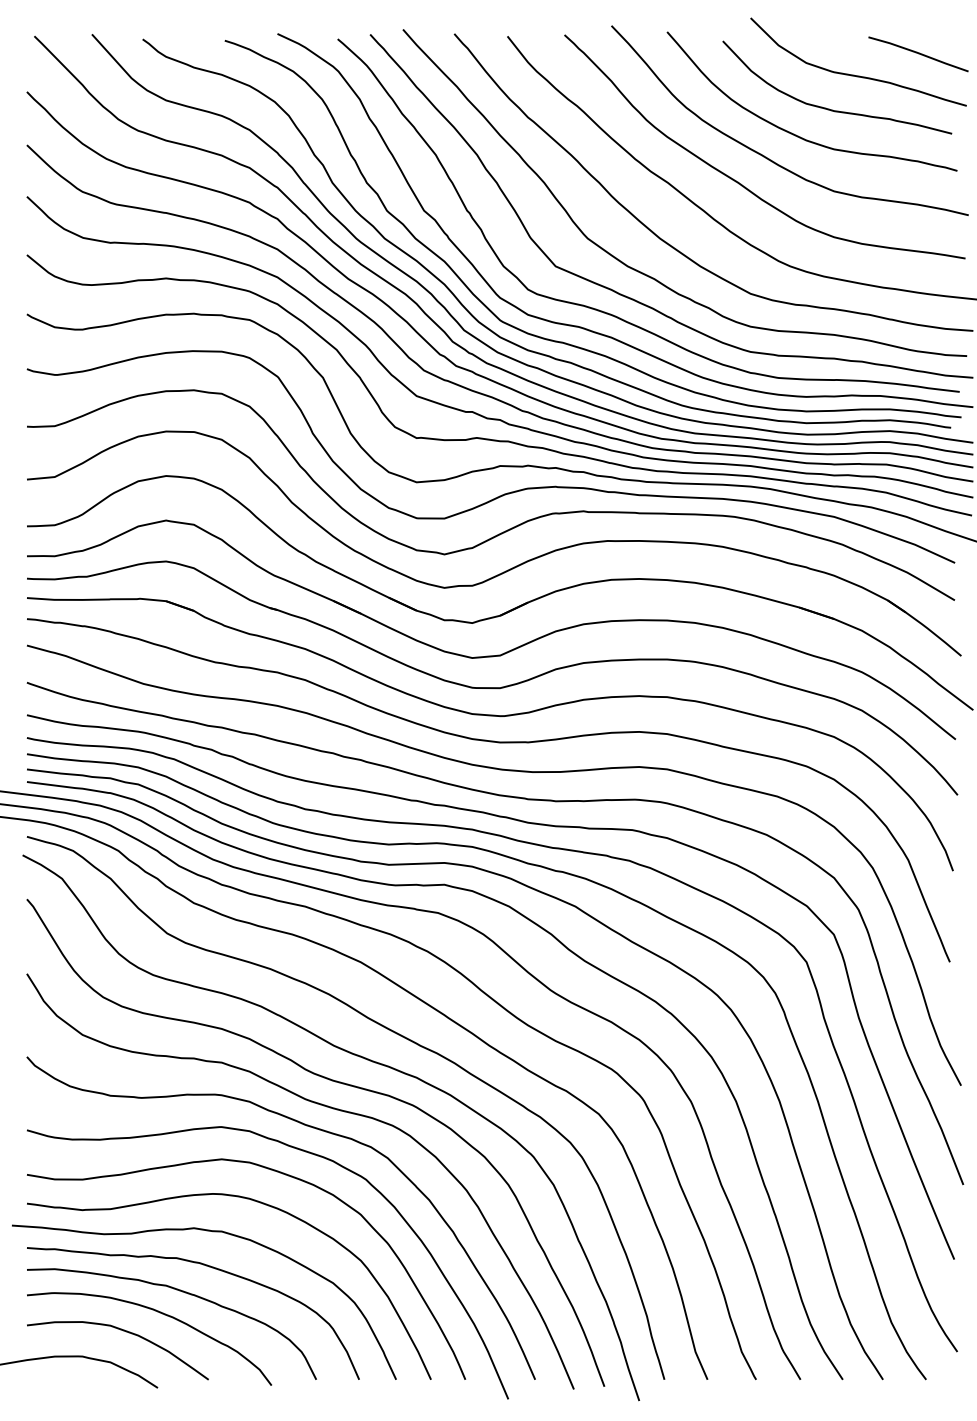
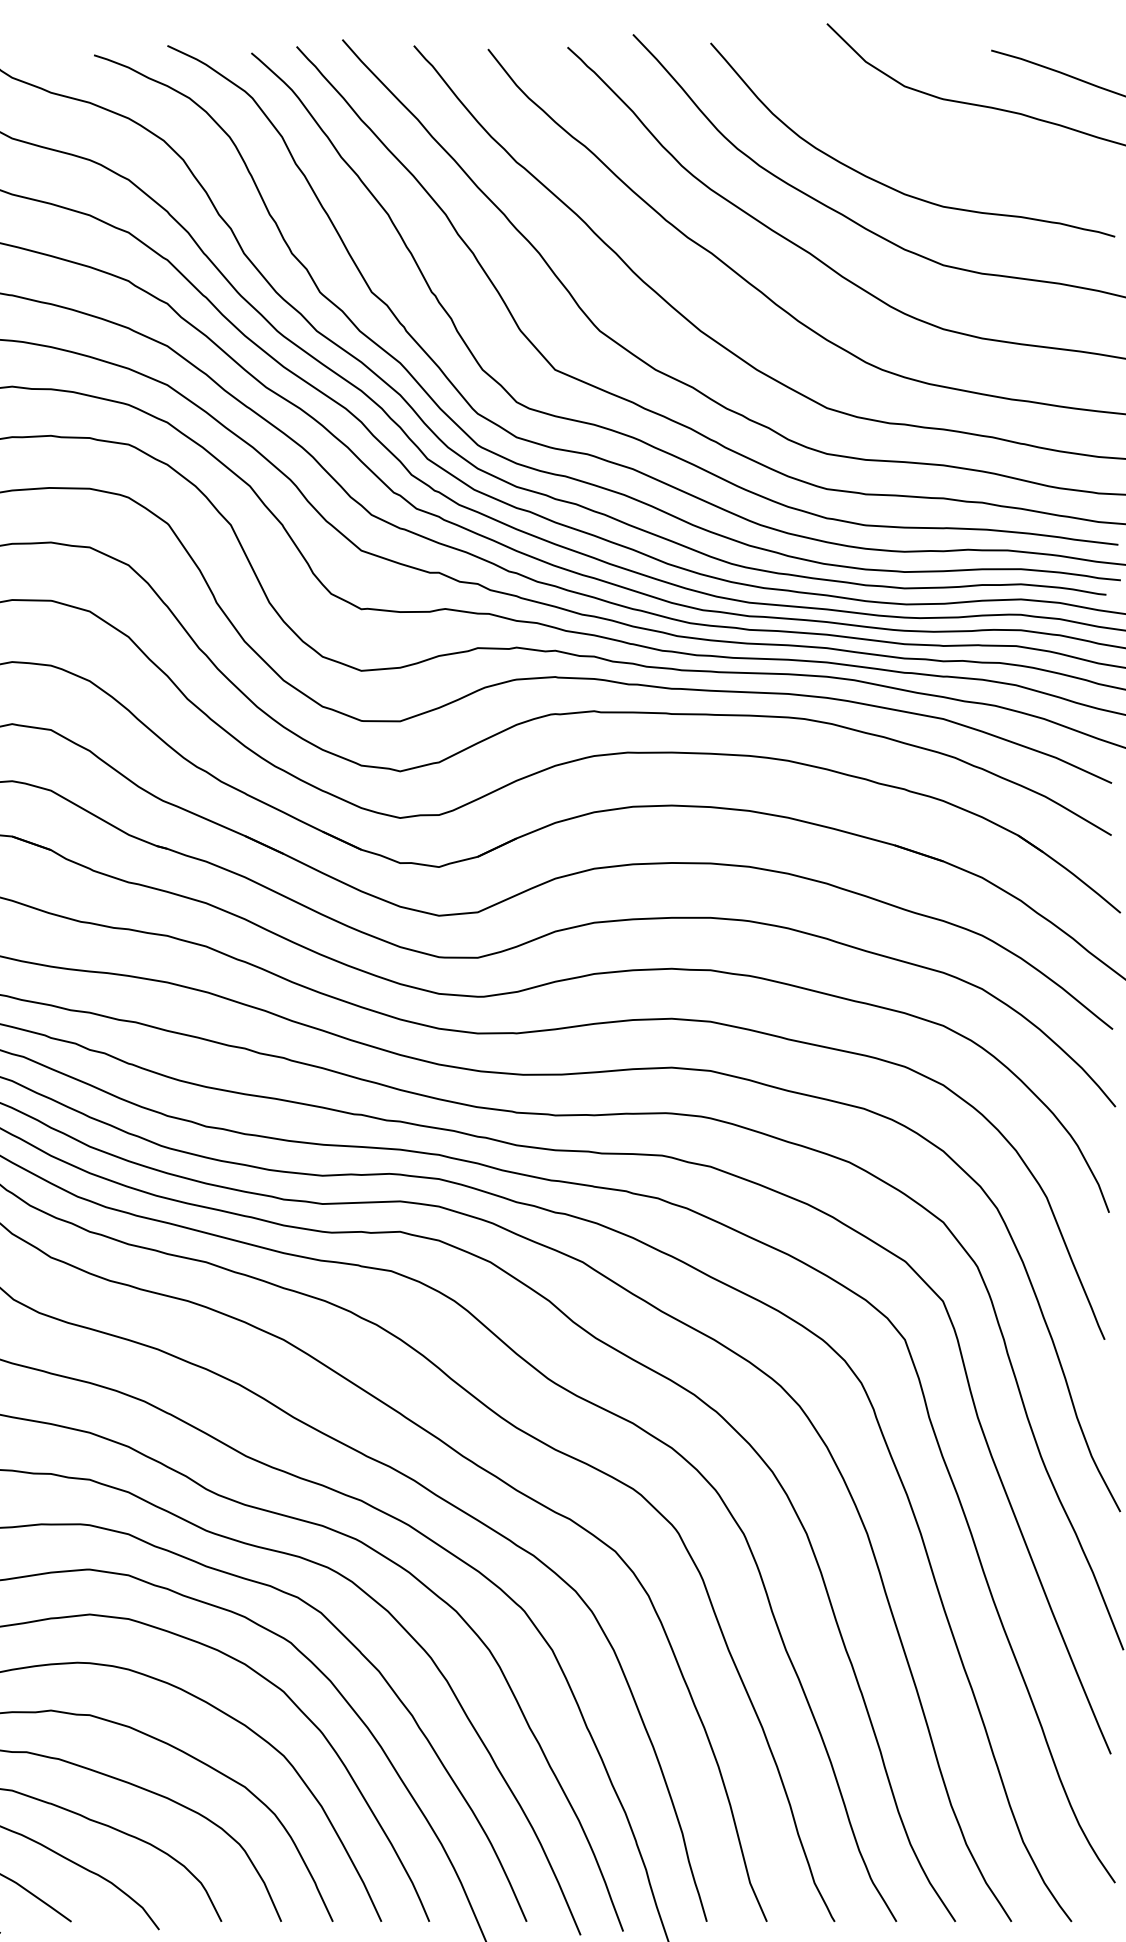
curve: (829, 108) -> (936, 149), removed

